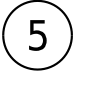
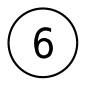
text: (38, 34) -> (43, 42), 5 -> 6

